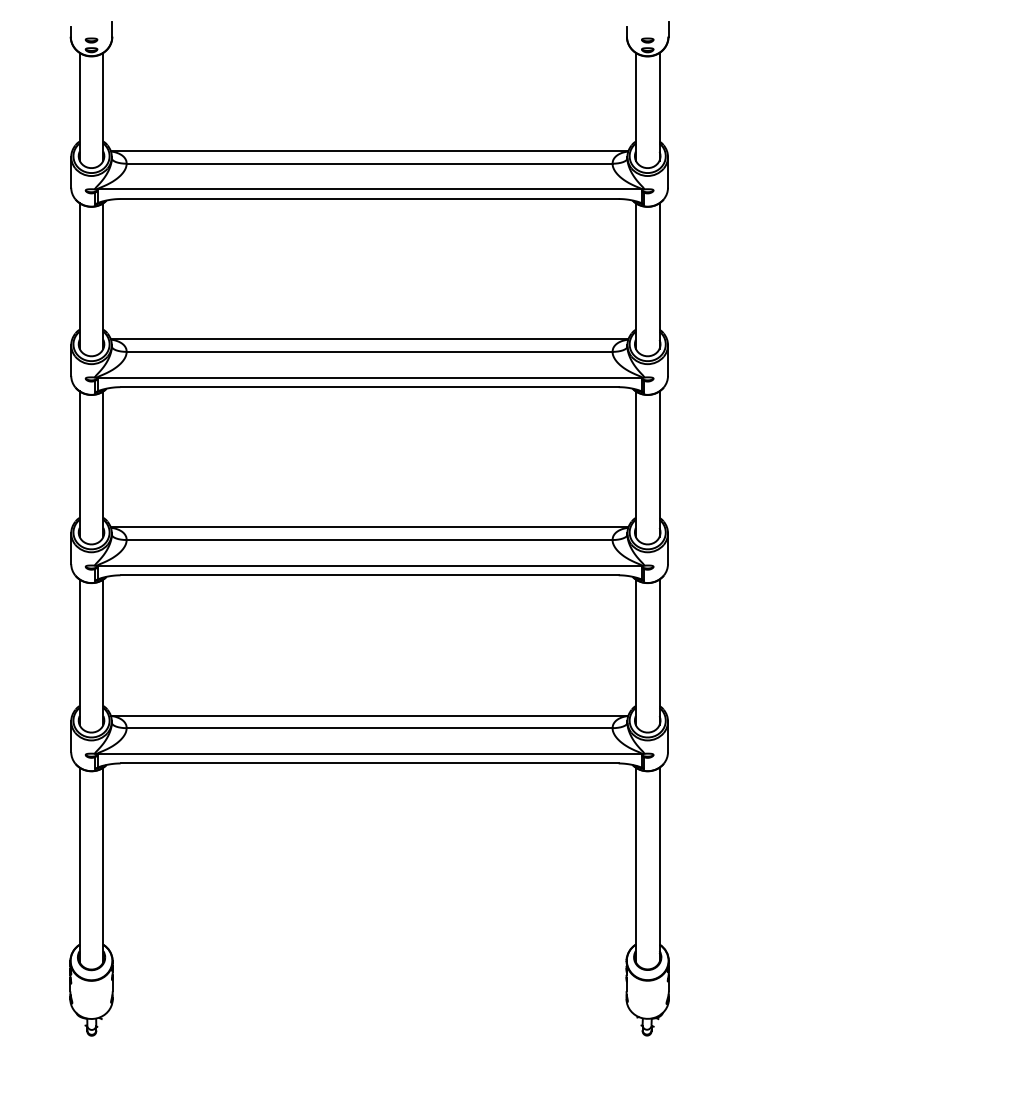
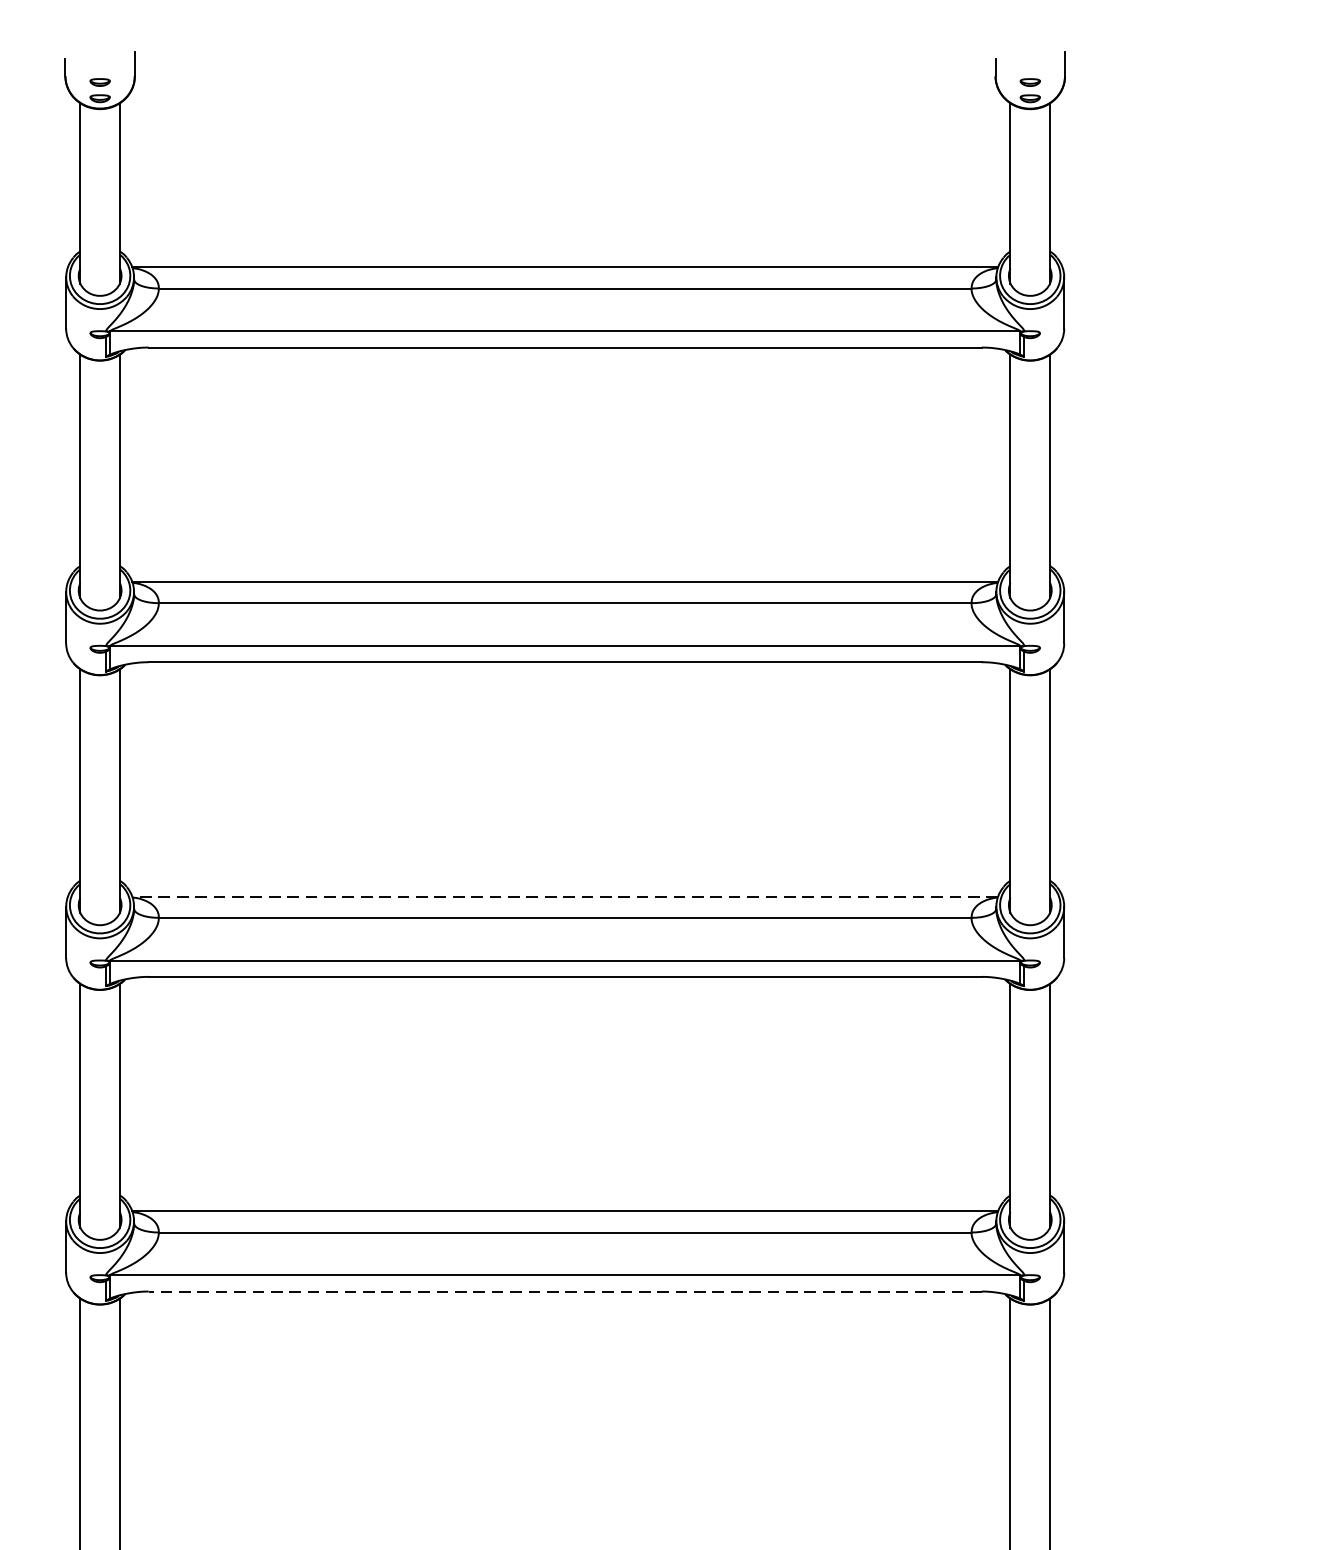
line: (369, 527) -> (564, 896), solid -> dashed
line: (369, 763) -> (564, 1291), solid -> dashed

